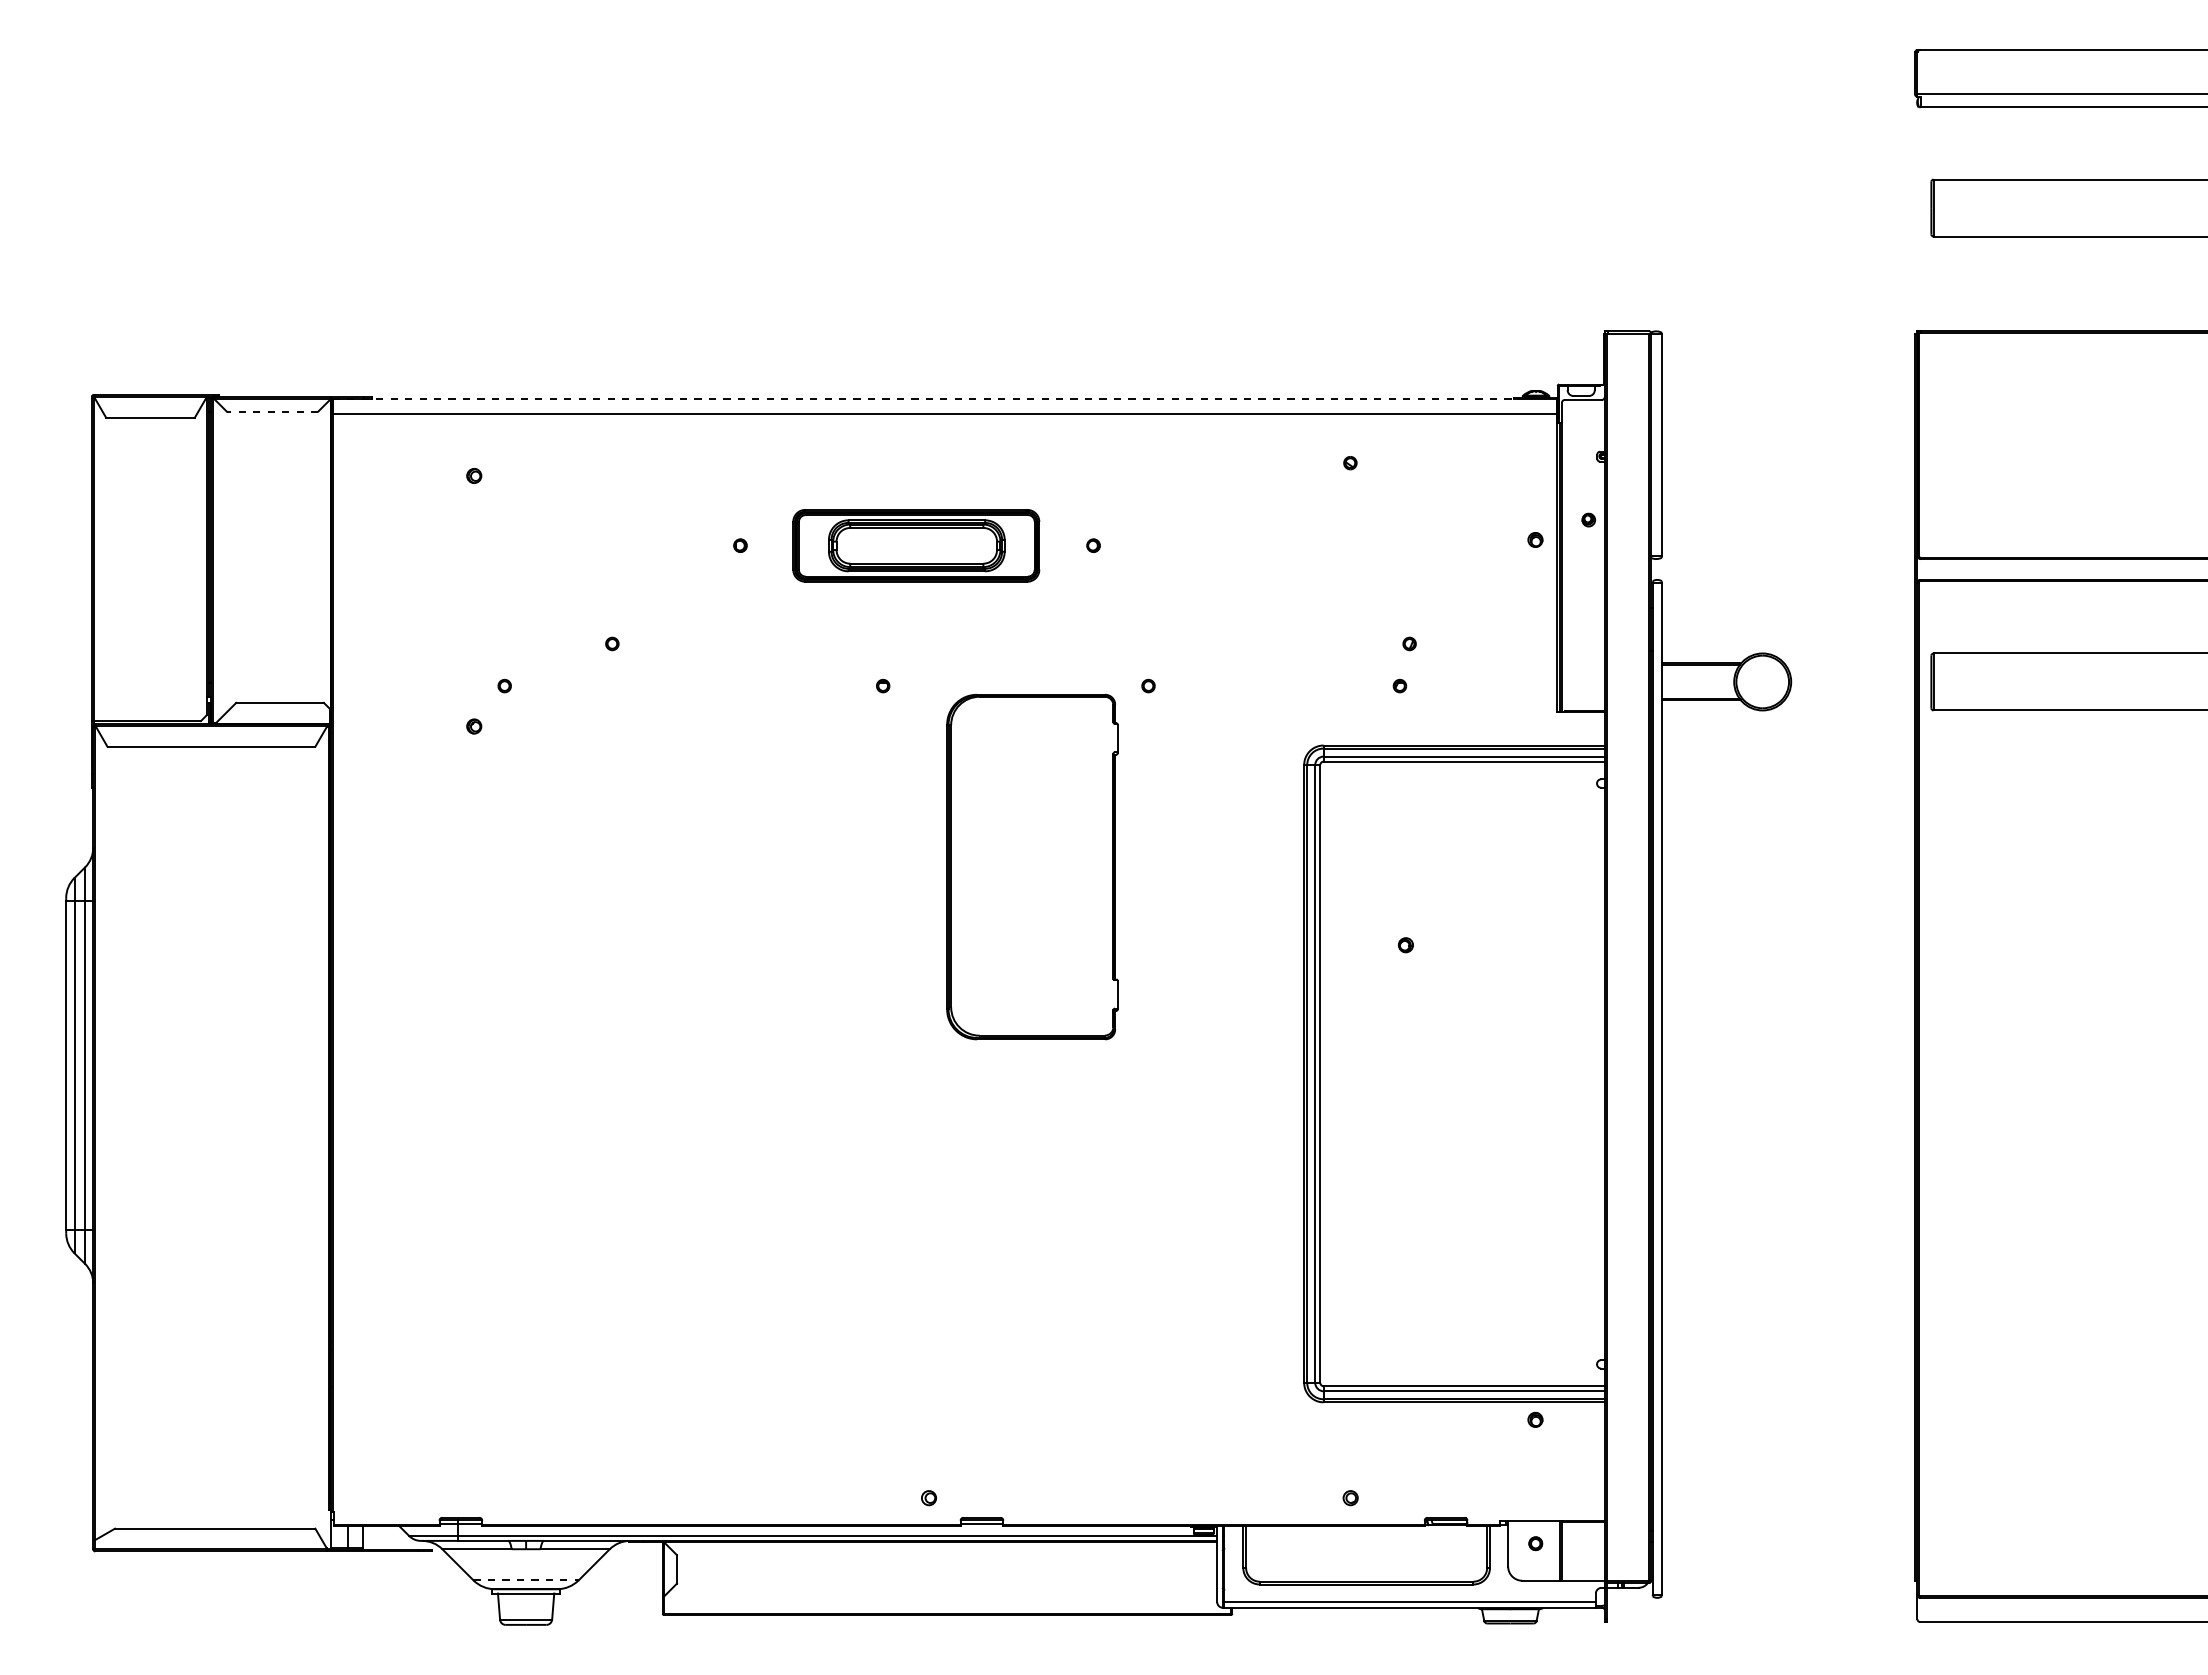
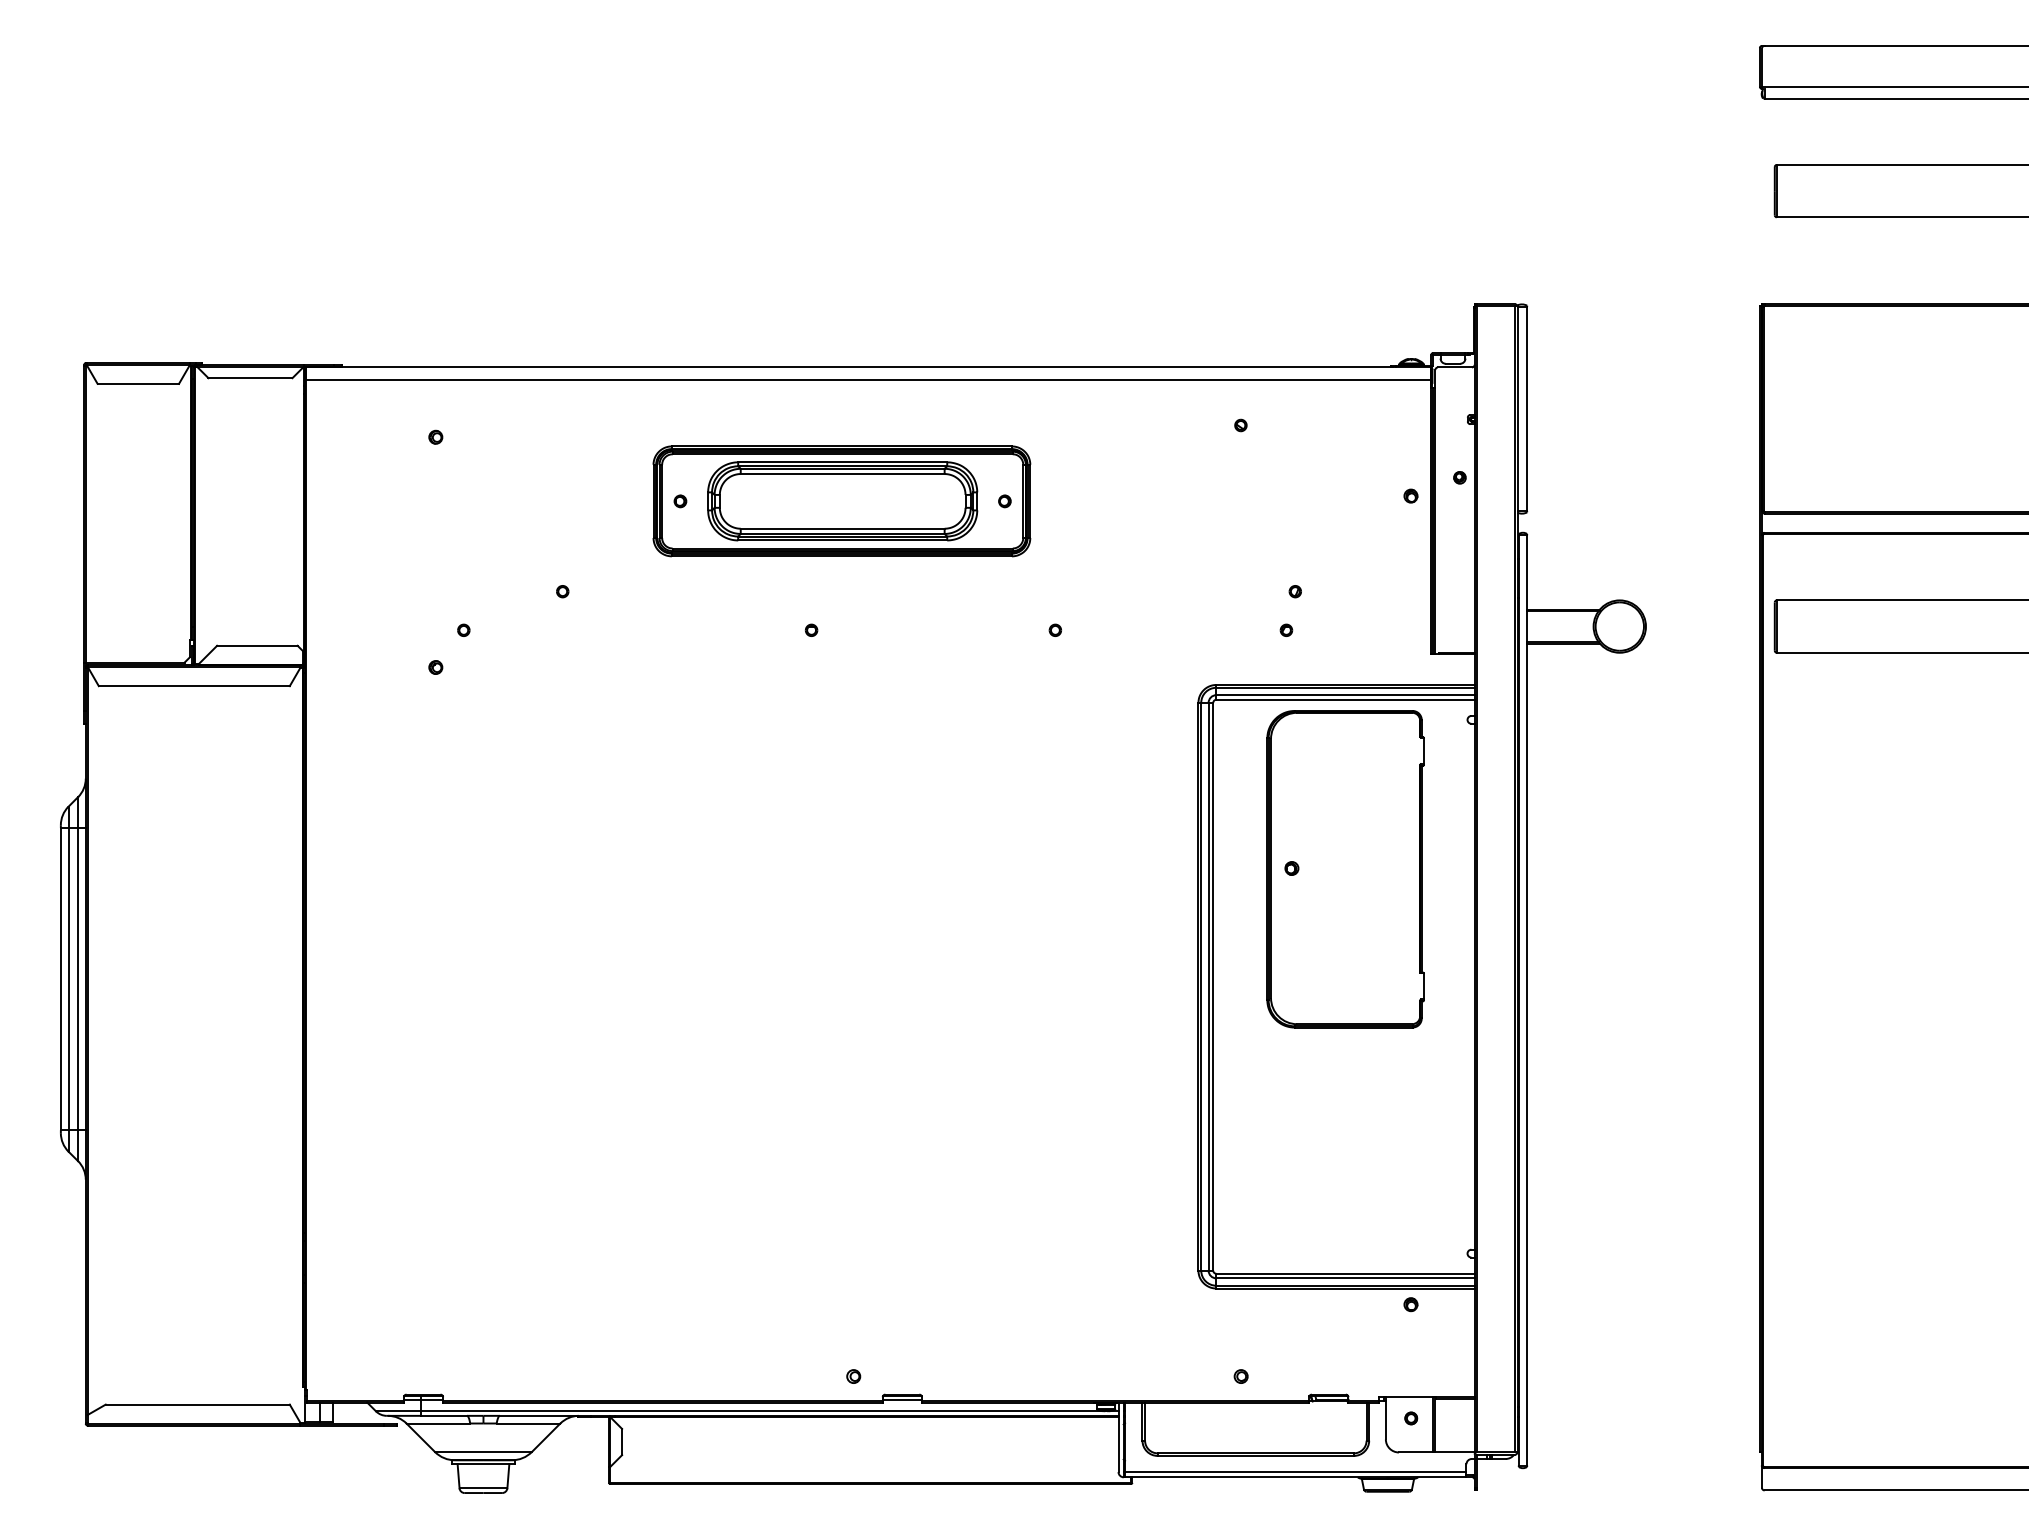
line: (924, 399) -> (849, 367), dashed -> solid
line: (272, 411) -> (250, 378), dashed -> solid
part: (916, 545) -> (842, 501), size x1.67
part: (1032, 866) -> (1345, 868), moved
line: (526, 1580) -> (483, 1452), dashed -> solid

